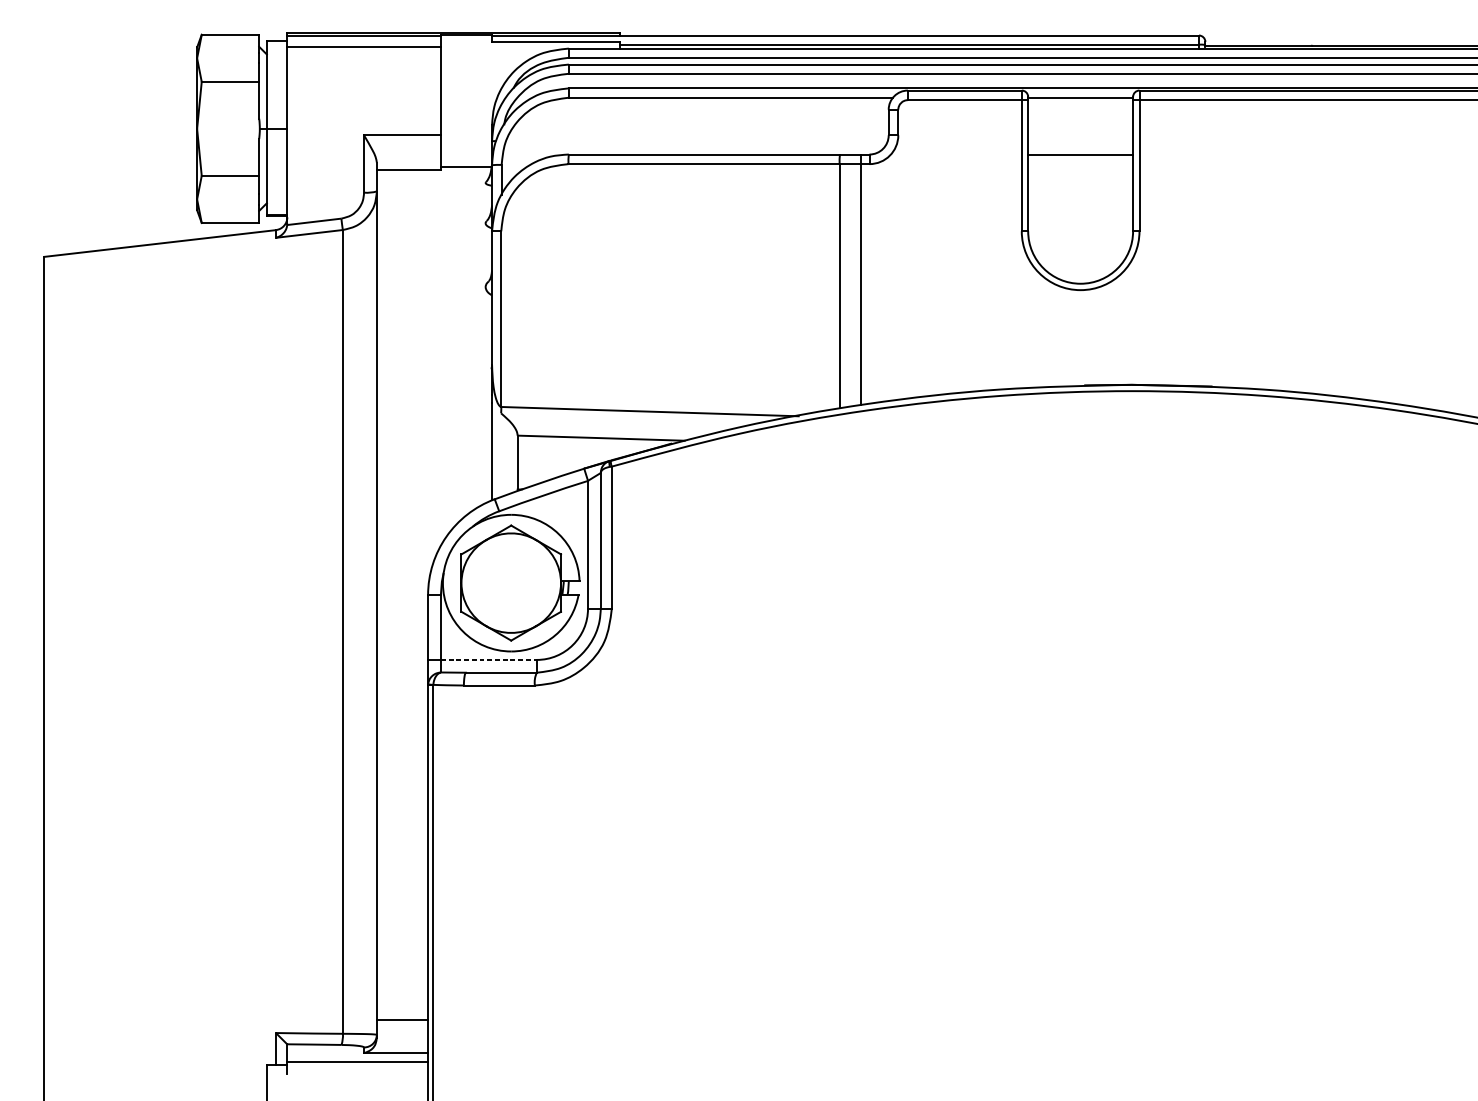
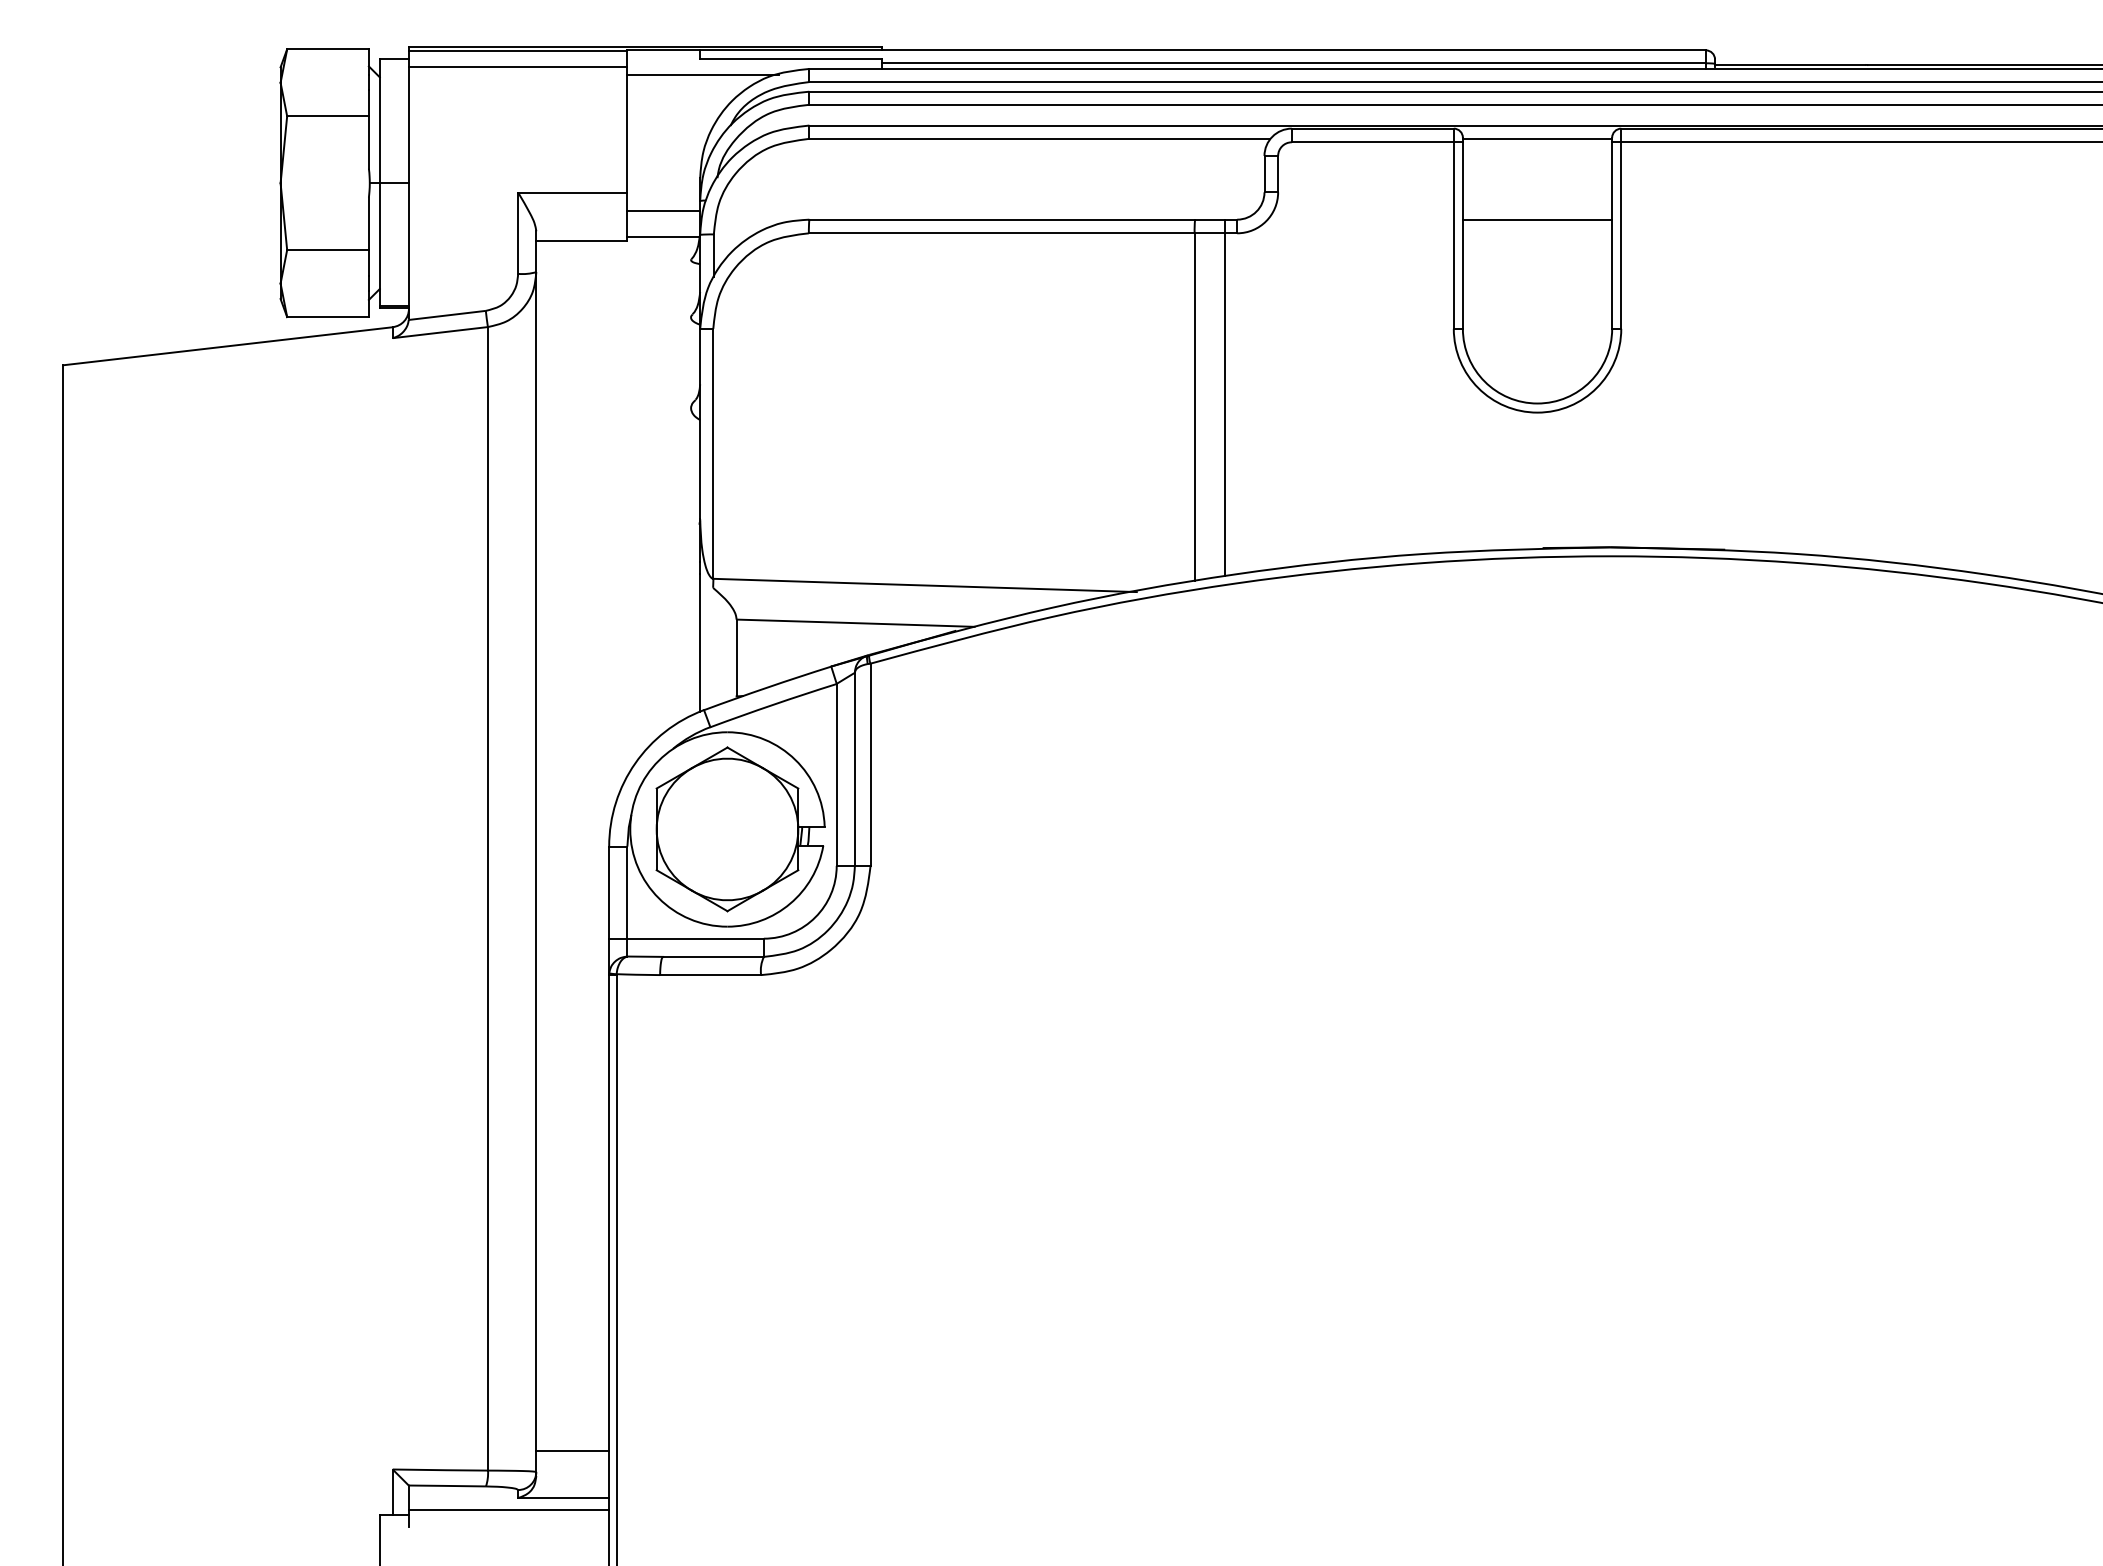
line: (493, 52) -> (702, 74), added
line: (466, 148) -> (663, 210), added
line: (489, 659) -> (696, 938), dashed -> solid

